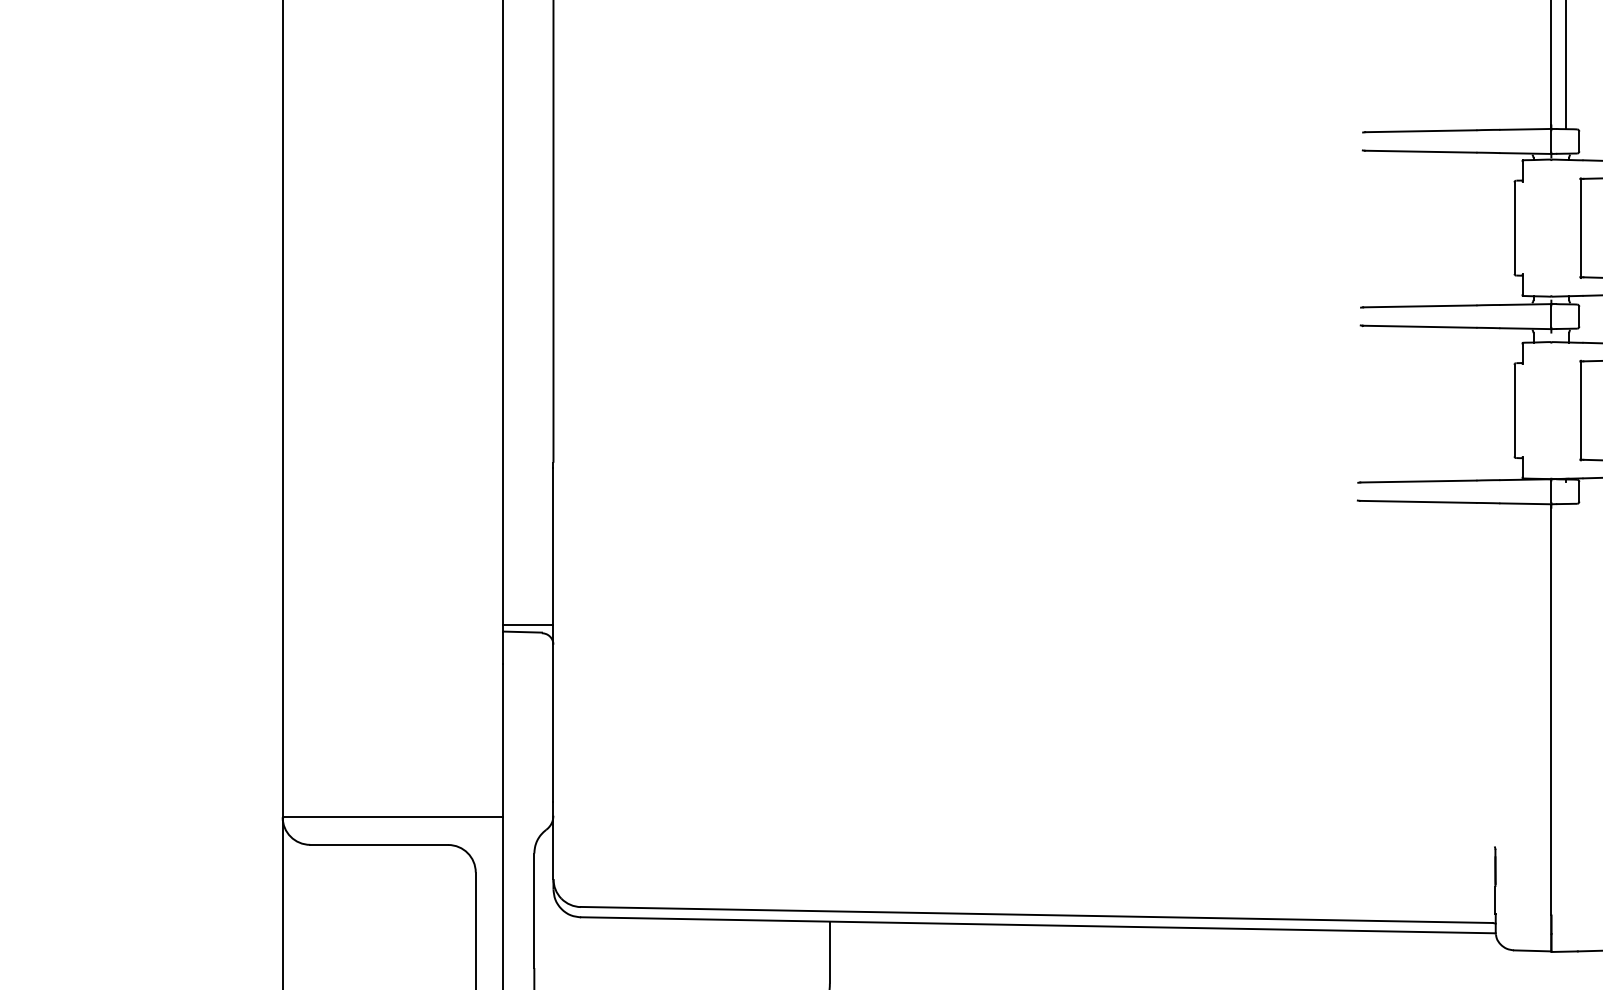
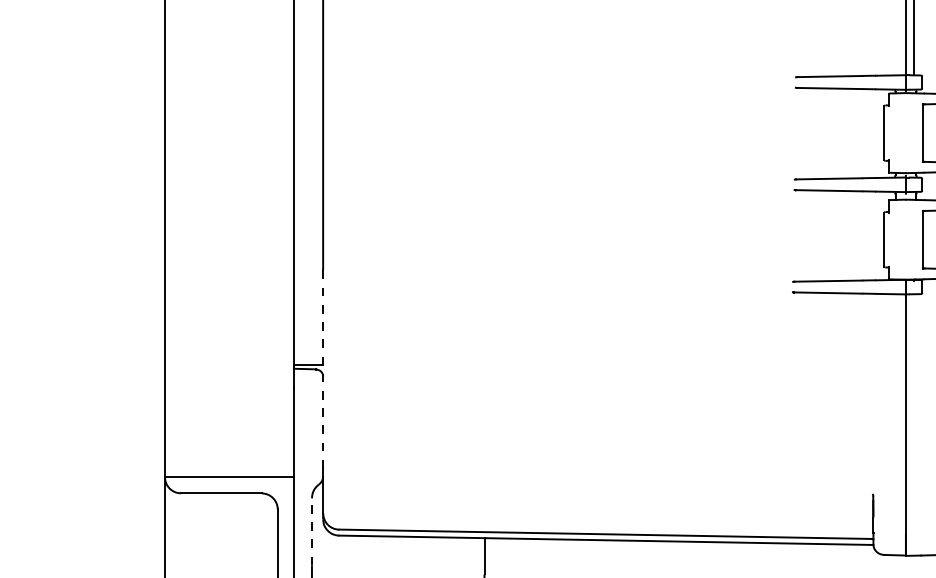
line: (554, 634) -> (323, 370), solid -> dashed
line: (533, 910) -> (311, 531), solid -> dashed

